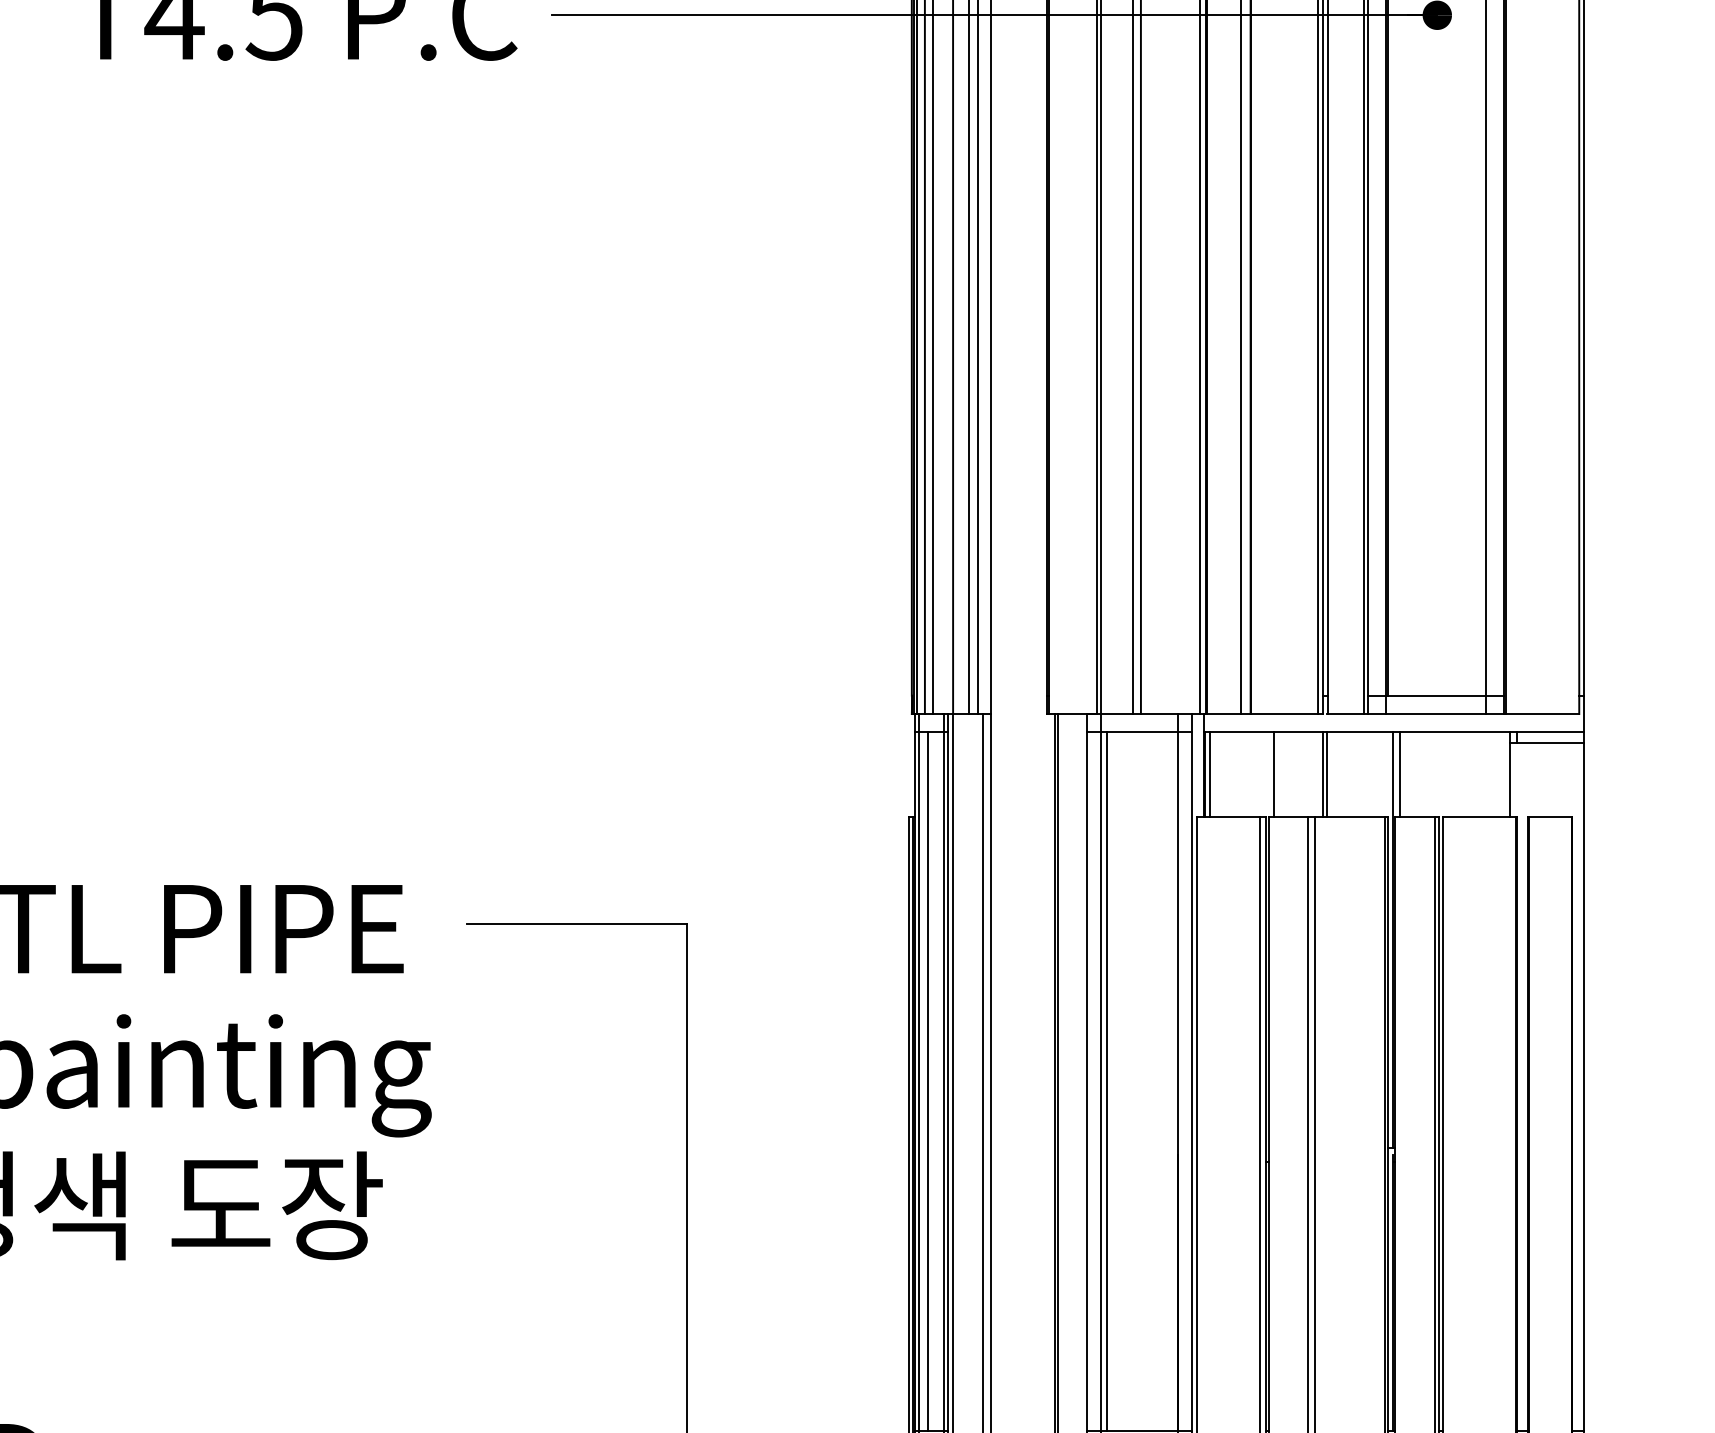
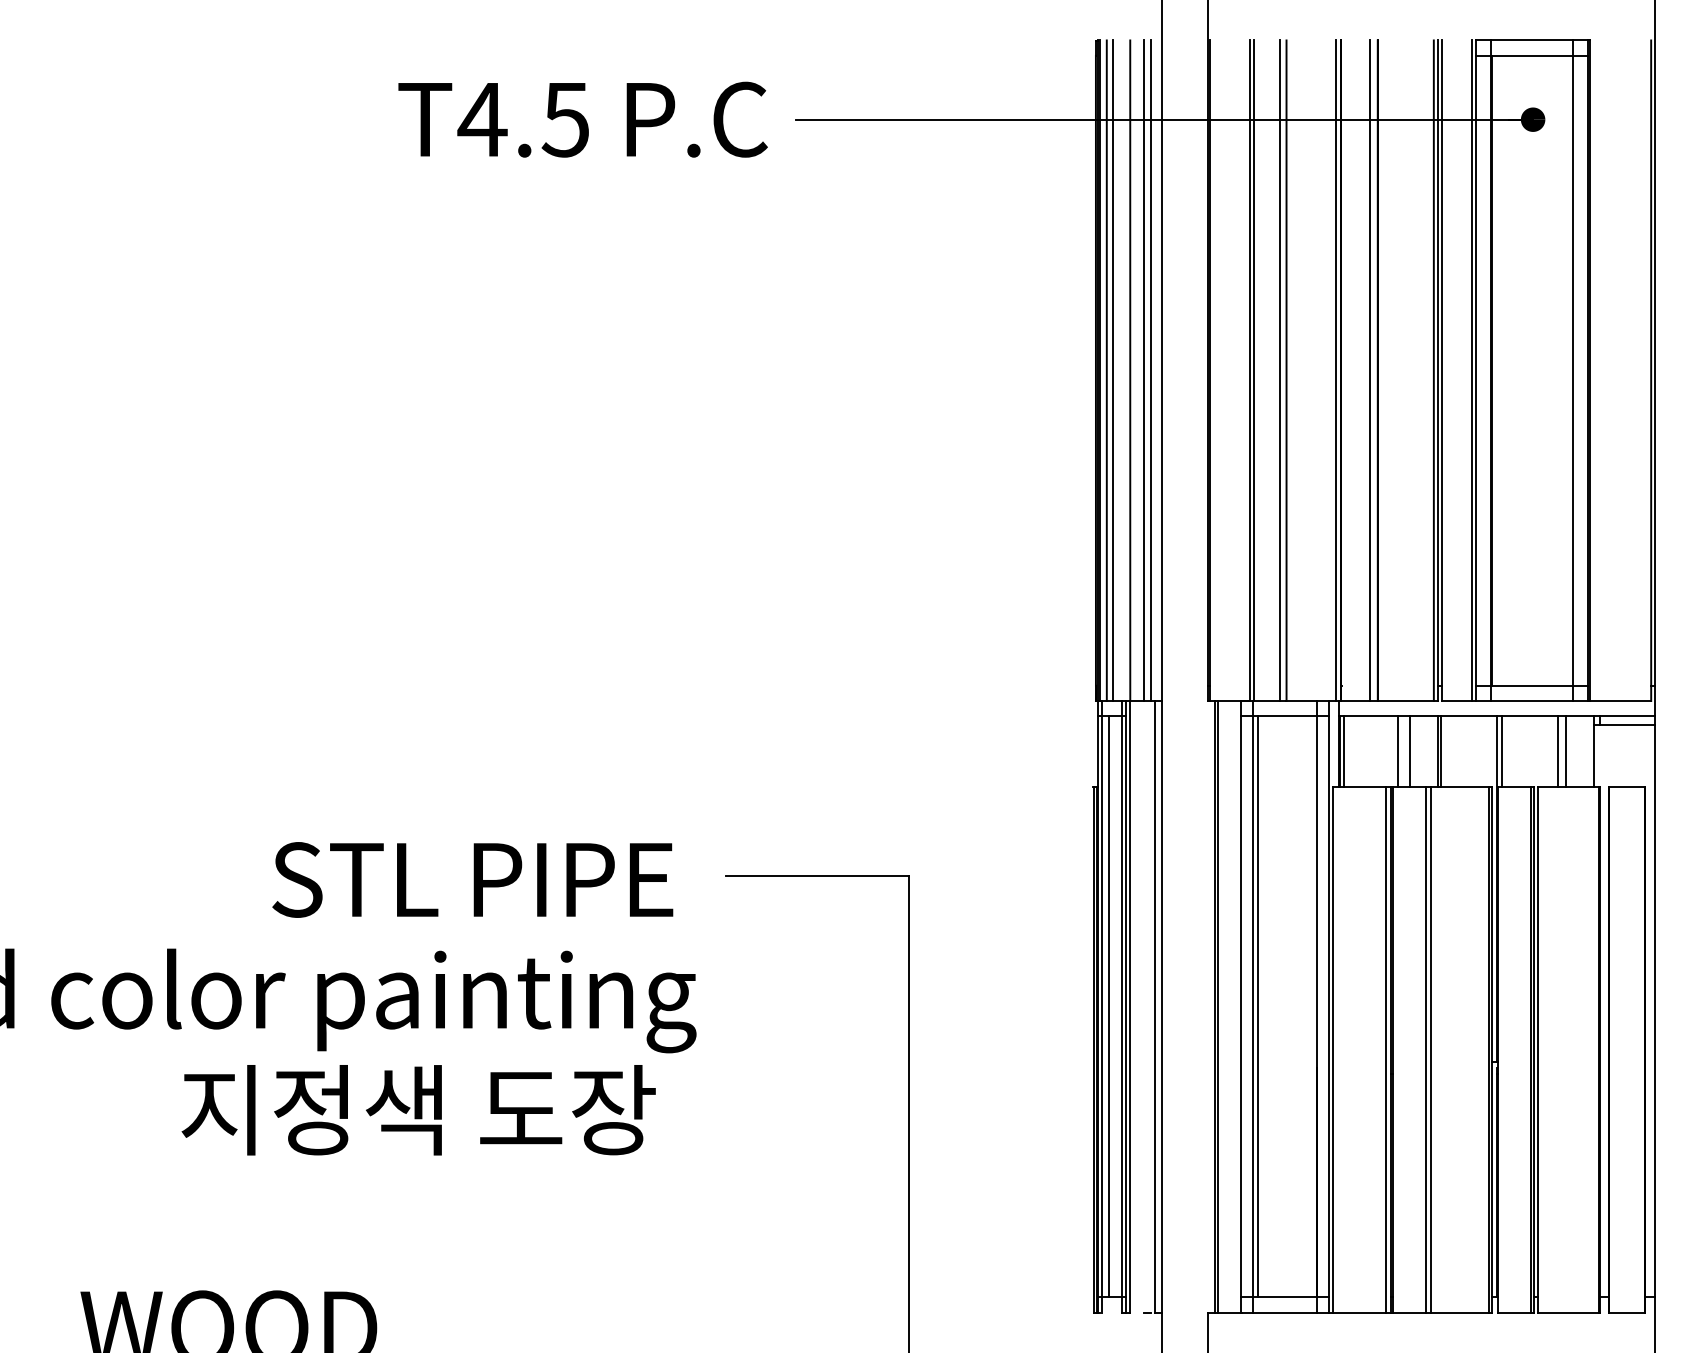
line: (1289, 774) -> (1410, 751), added
line: (1467, 774) -> (1558, 751), added
line: (1477, 774) -> (1566, 751), added

